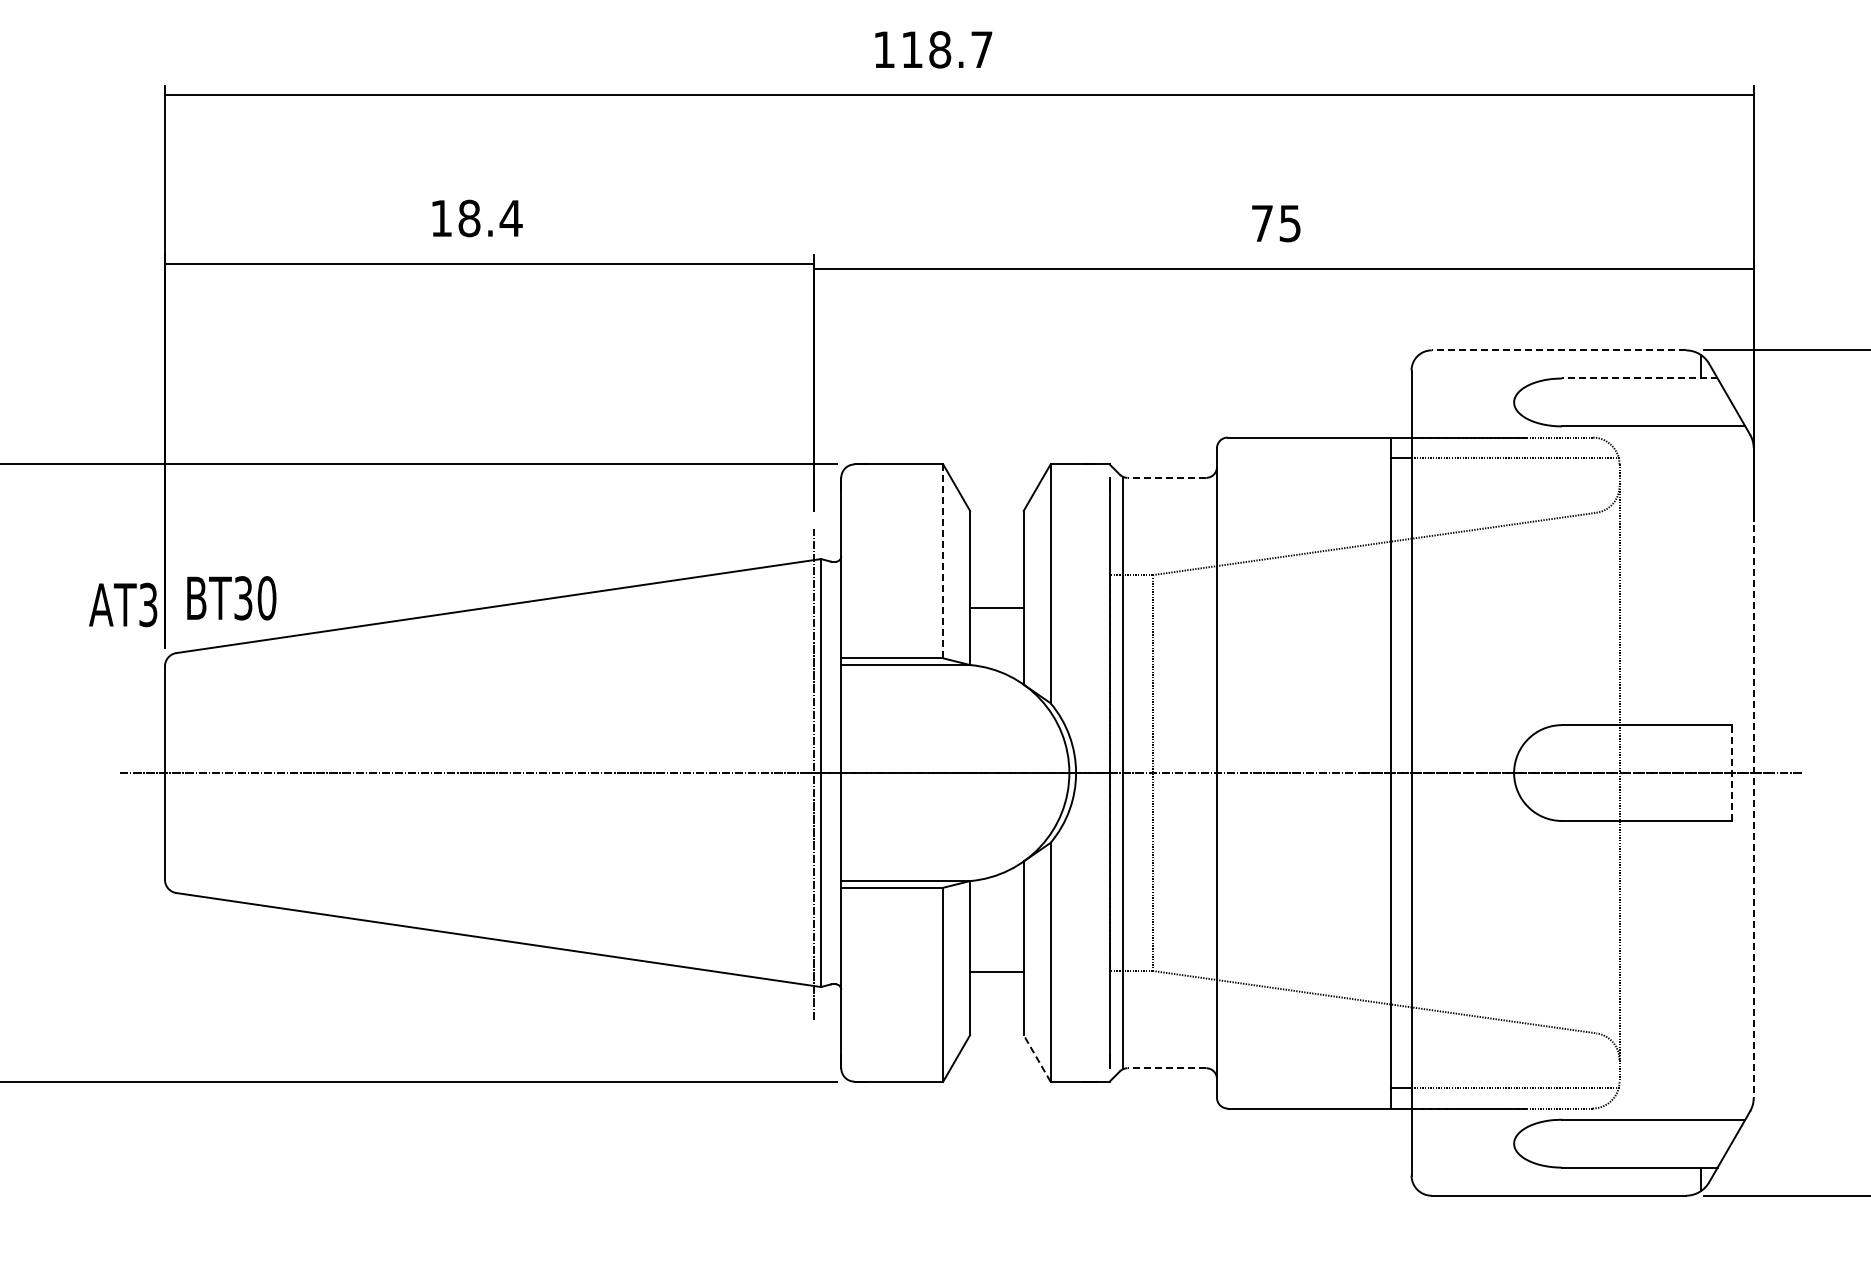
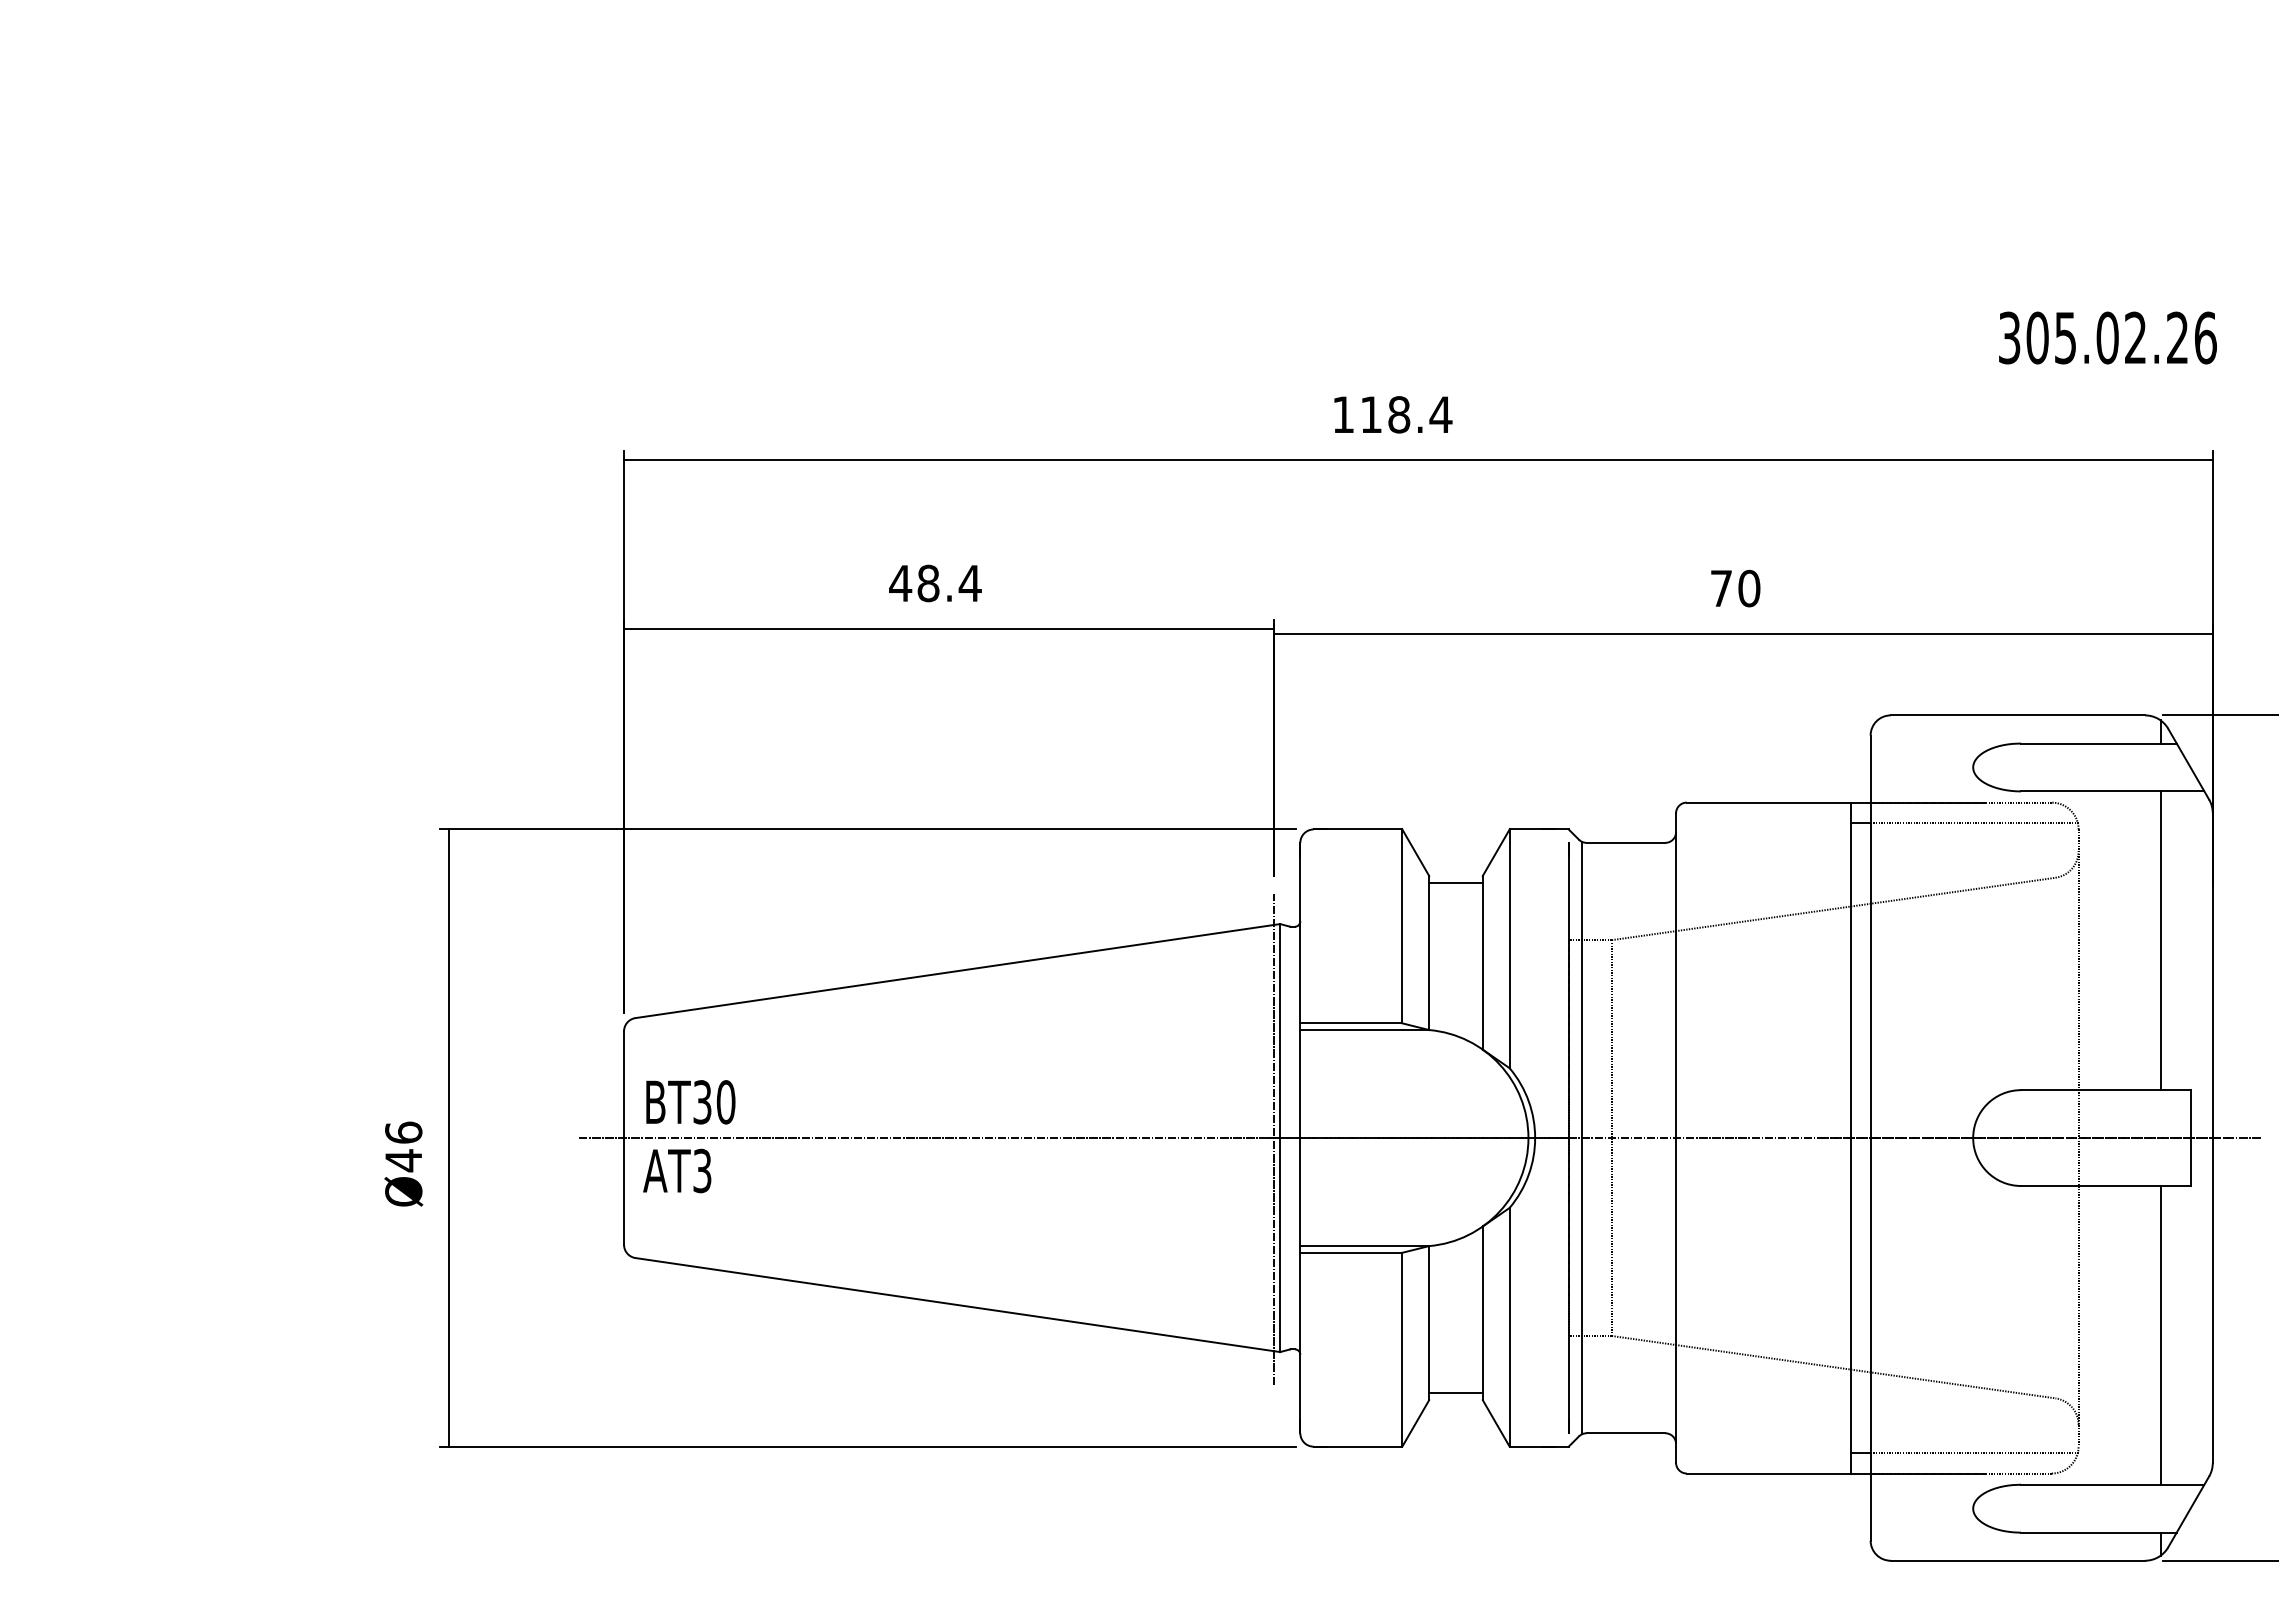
text: (981, 49) -> (1440, 414), 118.7 -> 118.4
text: (441, 218) -> (900, 583), 18.4 -> 48.4
text: (1290, 223) -> (1749, 588), 75 -> 70
line: (1558, 350) -> (2017, 715), dashed -> solid
line: (1639, 378) -> (2098, 743), dashed -> solid
line: (1166, 477) -> (1625, 842), dashed -> solid
line: (943, 561) -> (1402, 926), dashed -> solid
line: (1701, 575) -> (2160, 940), added
text: (231, 598) -> (690, 1102), moved
text: (123, 604) -> (677, 1170), moved
line: (996, 608) -> (1455, 883), moved
line: (1731, 773) -> (2190, 1138), dashed -> solid
line: (1753, 773) -> (2212, 1138), dashed -> solid
line: (1701, 969) -> (2160, 1334), added
line: (996, 972) -> (1455, 1393), moved
line: (1037, 1058) -> (1496, 1423), dashed -> solid
line: (1166, 1068) -> (1625, 1433), dashed -> solid

